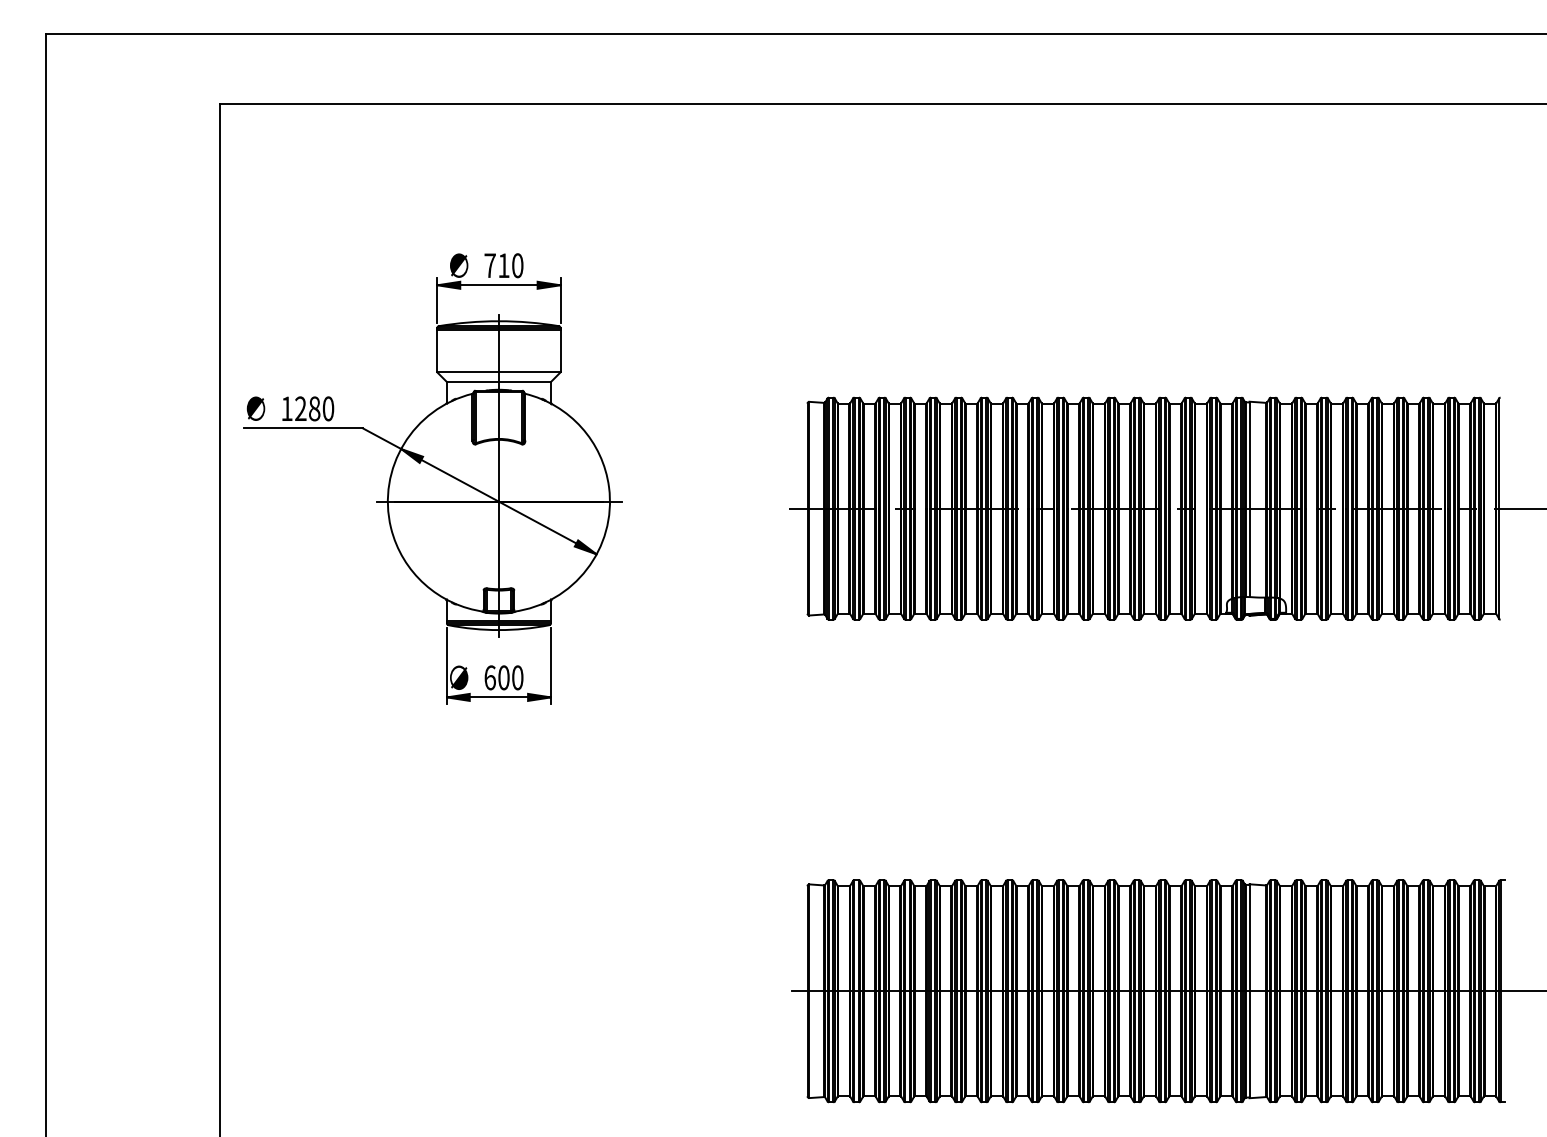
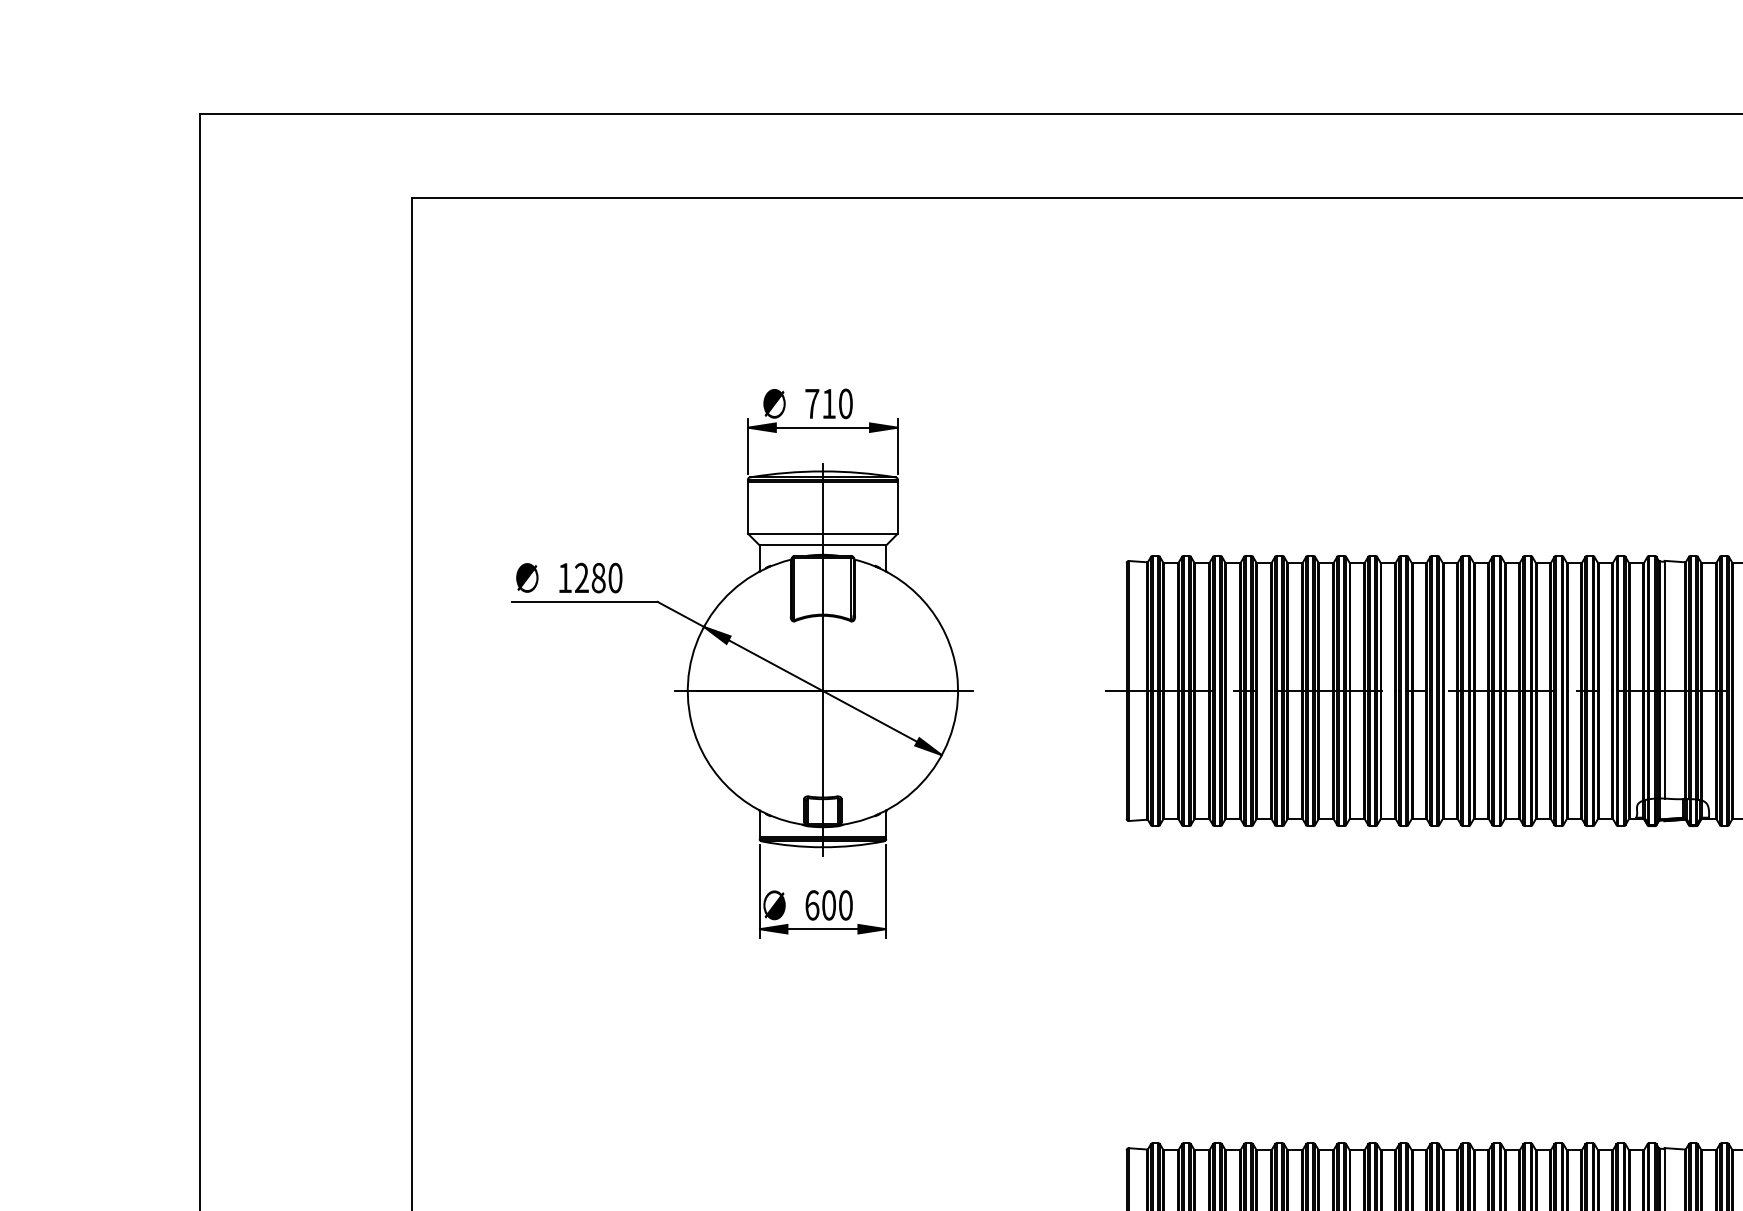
part: (432, 478) -> (742, 662), moved

